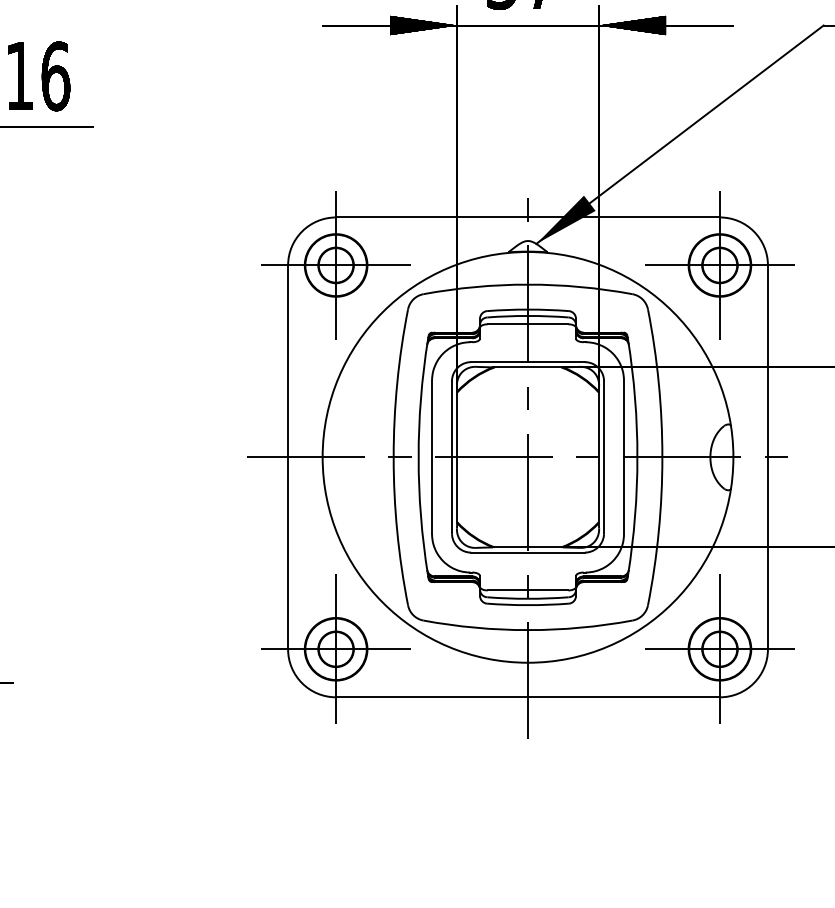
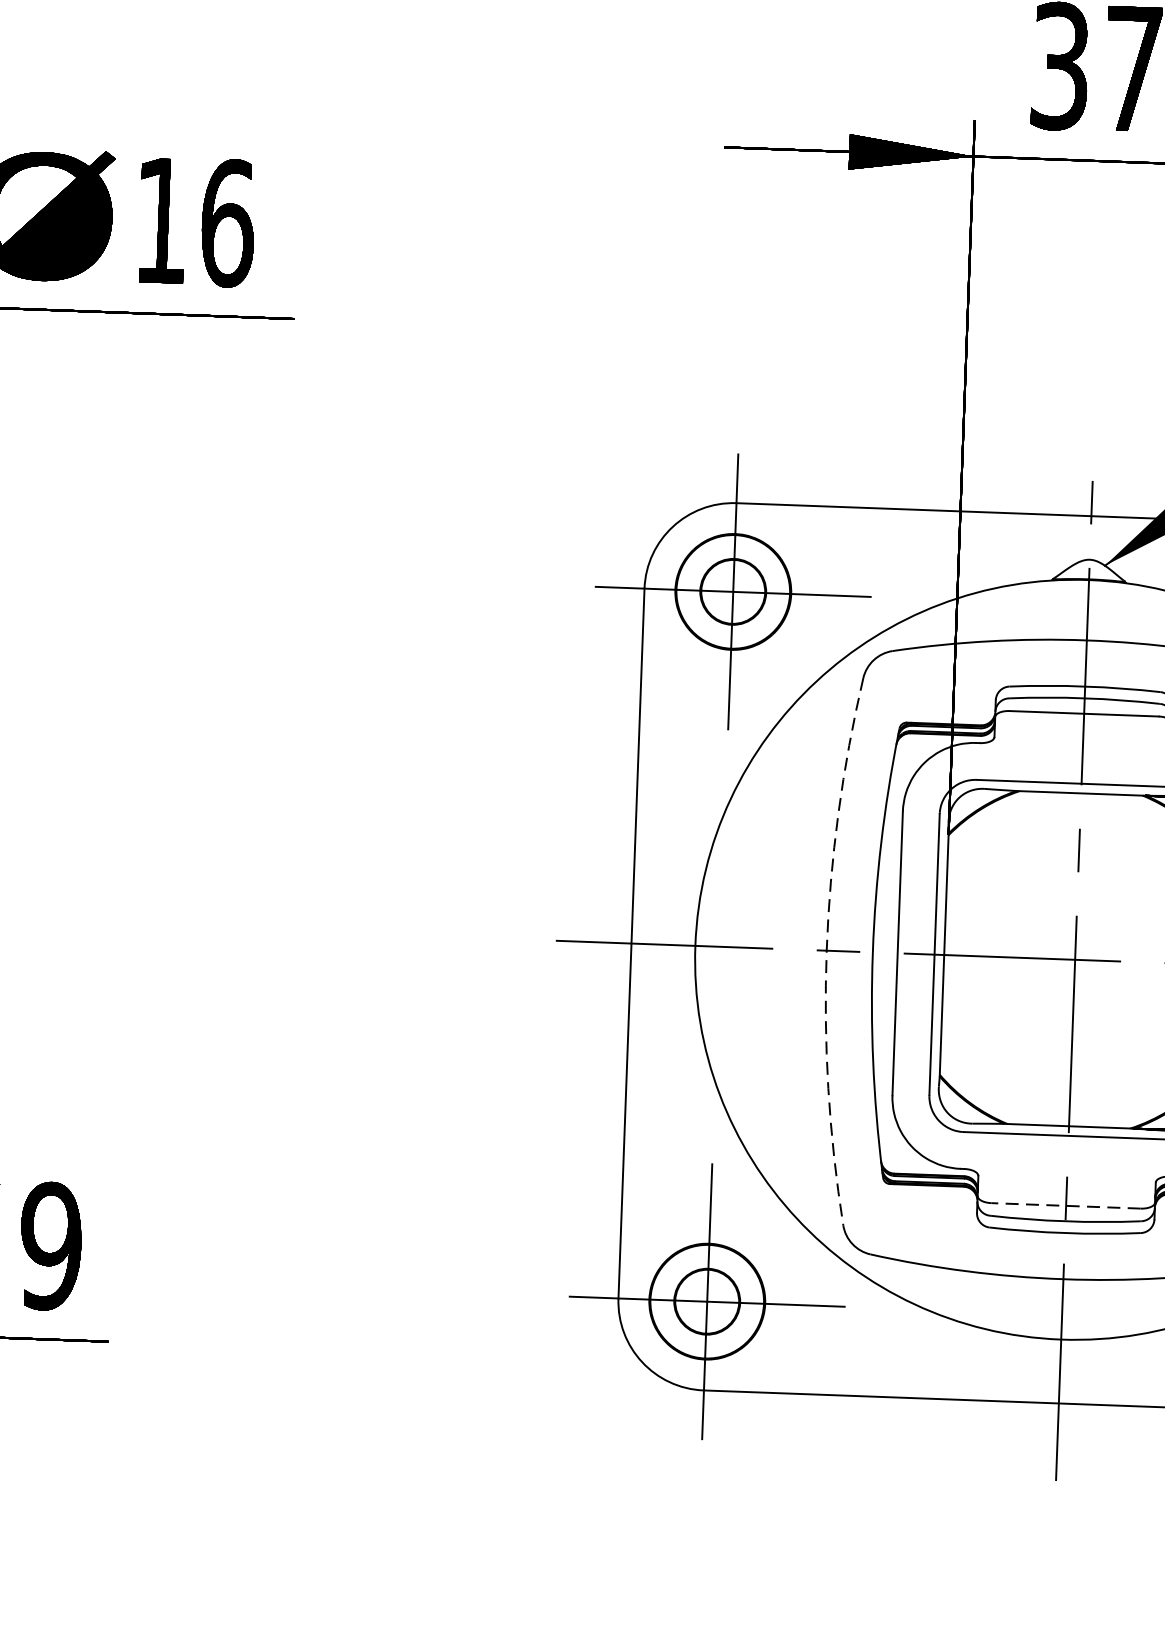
arc: (393, 457) -> (826, 950), solid -> dashed
line: (527, 590) -> (1065, 1205), solid -> dashed

